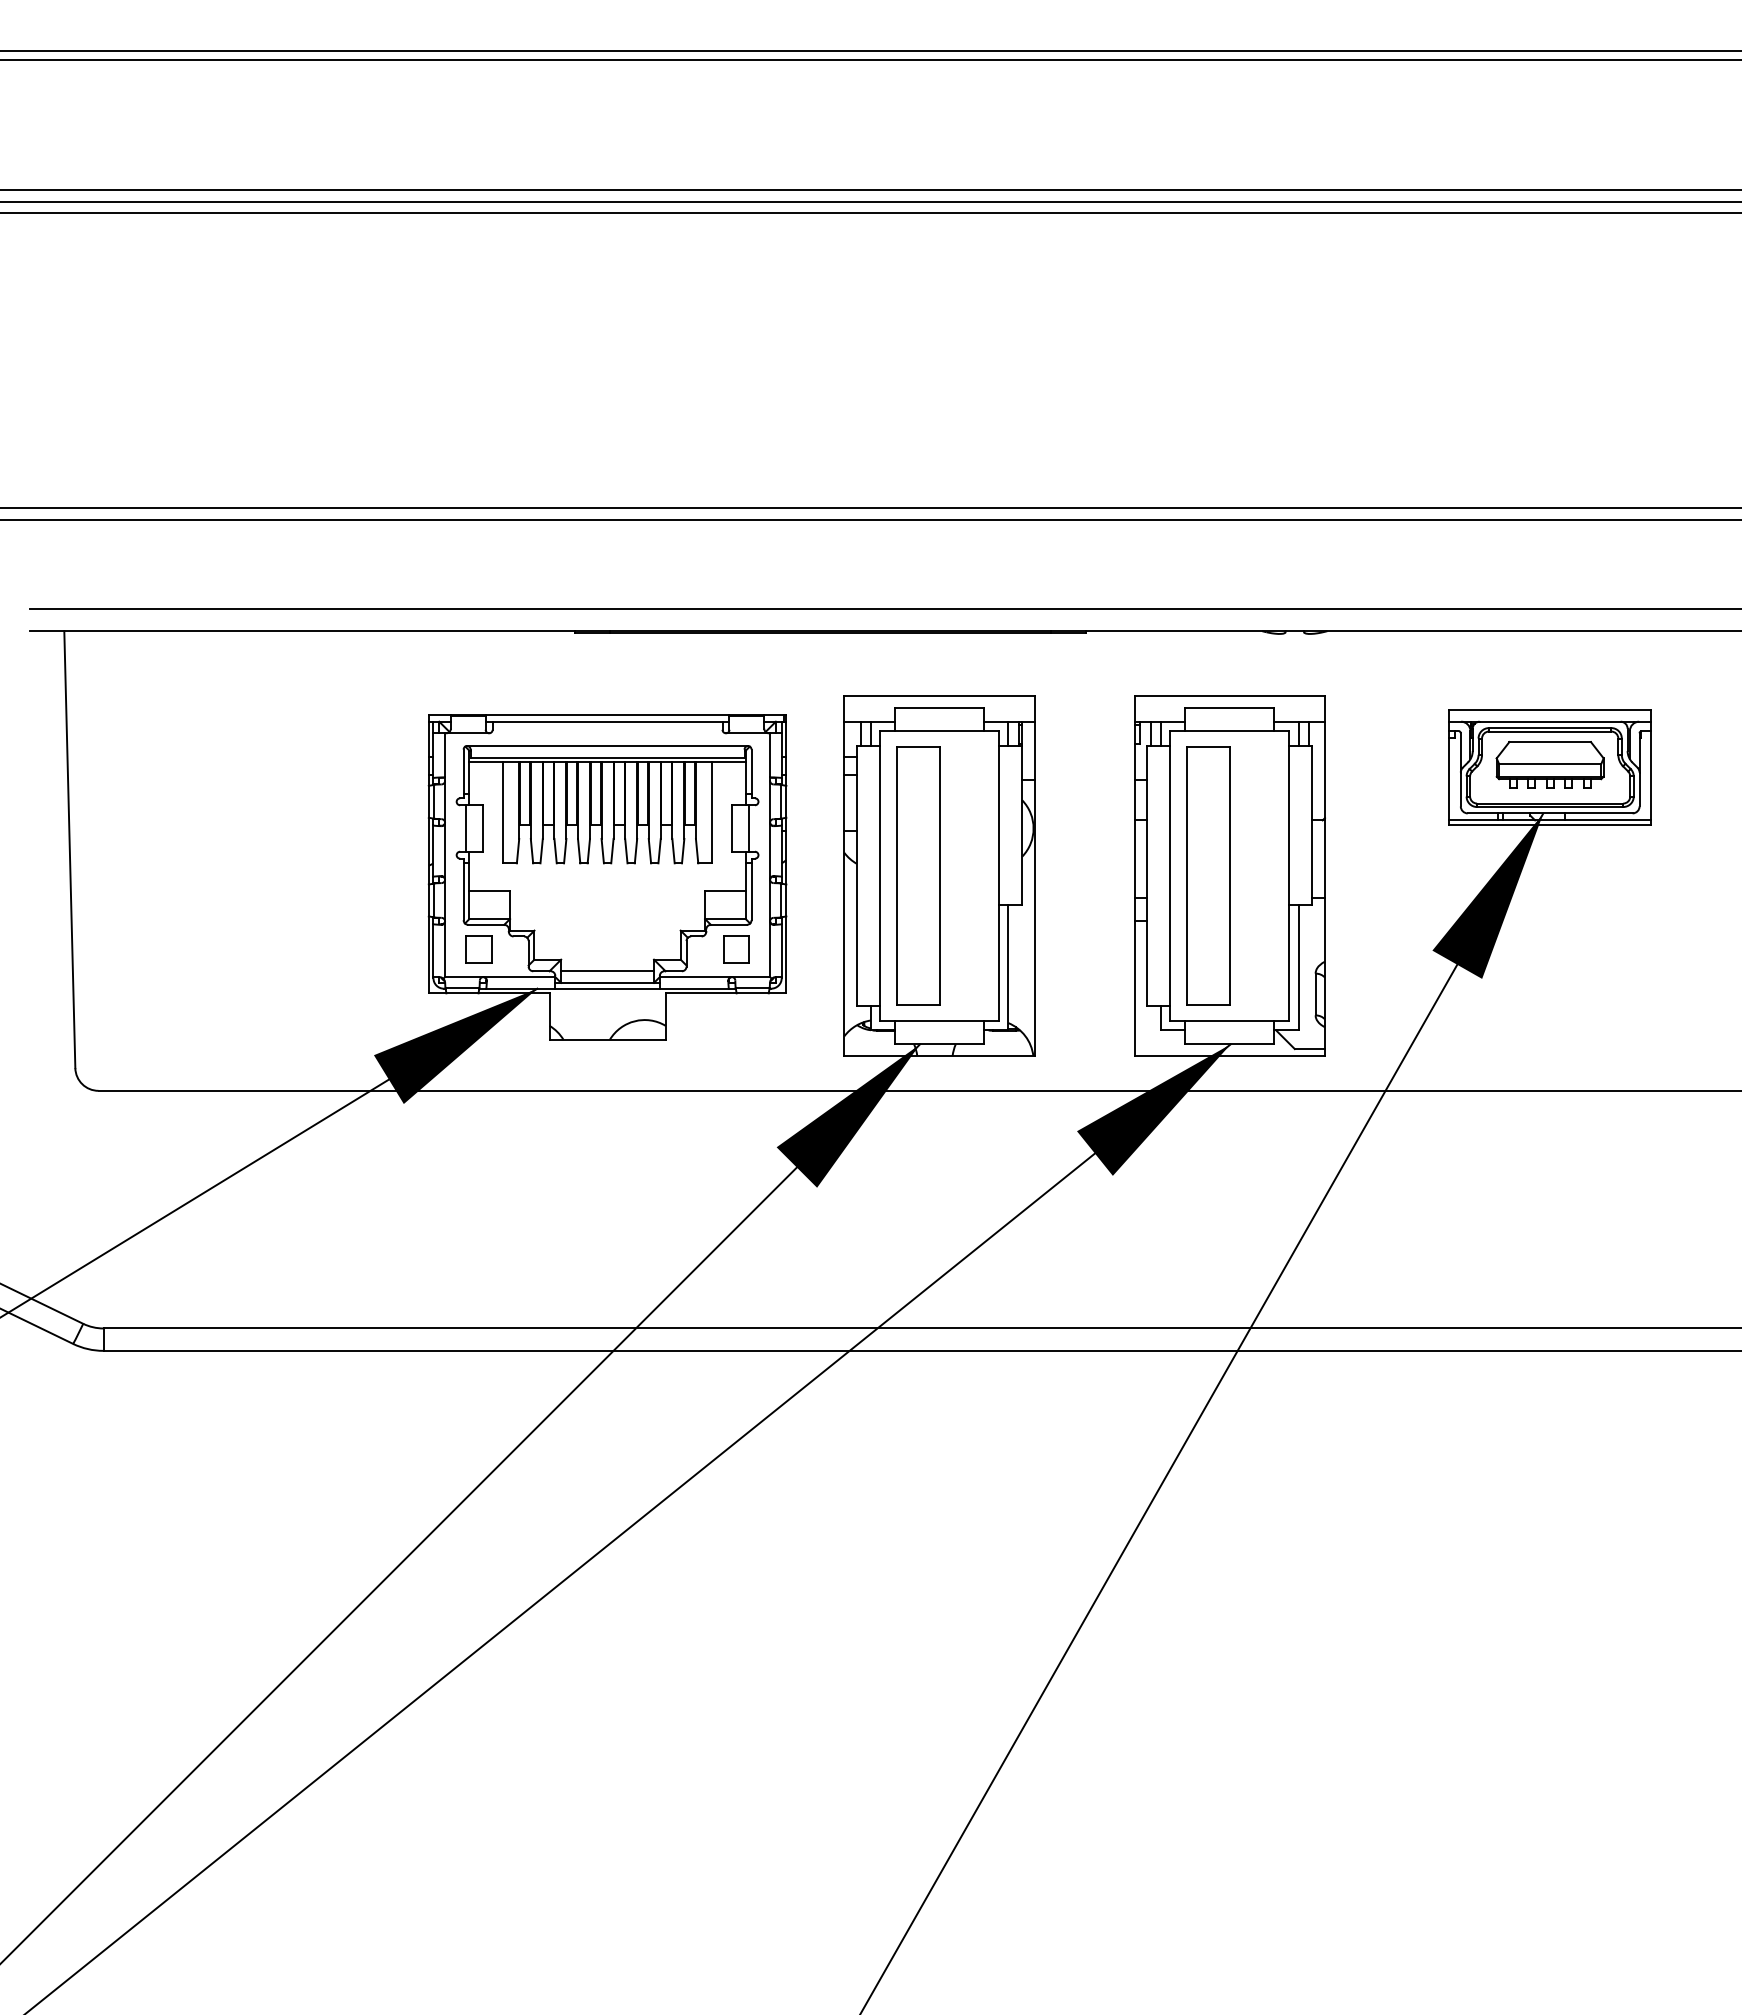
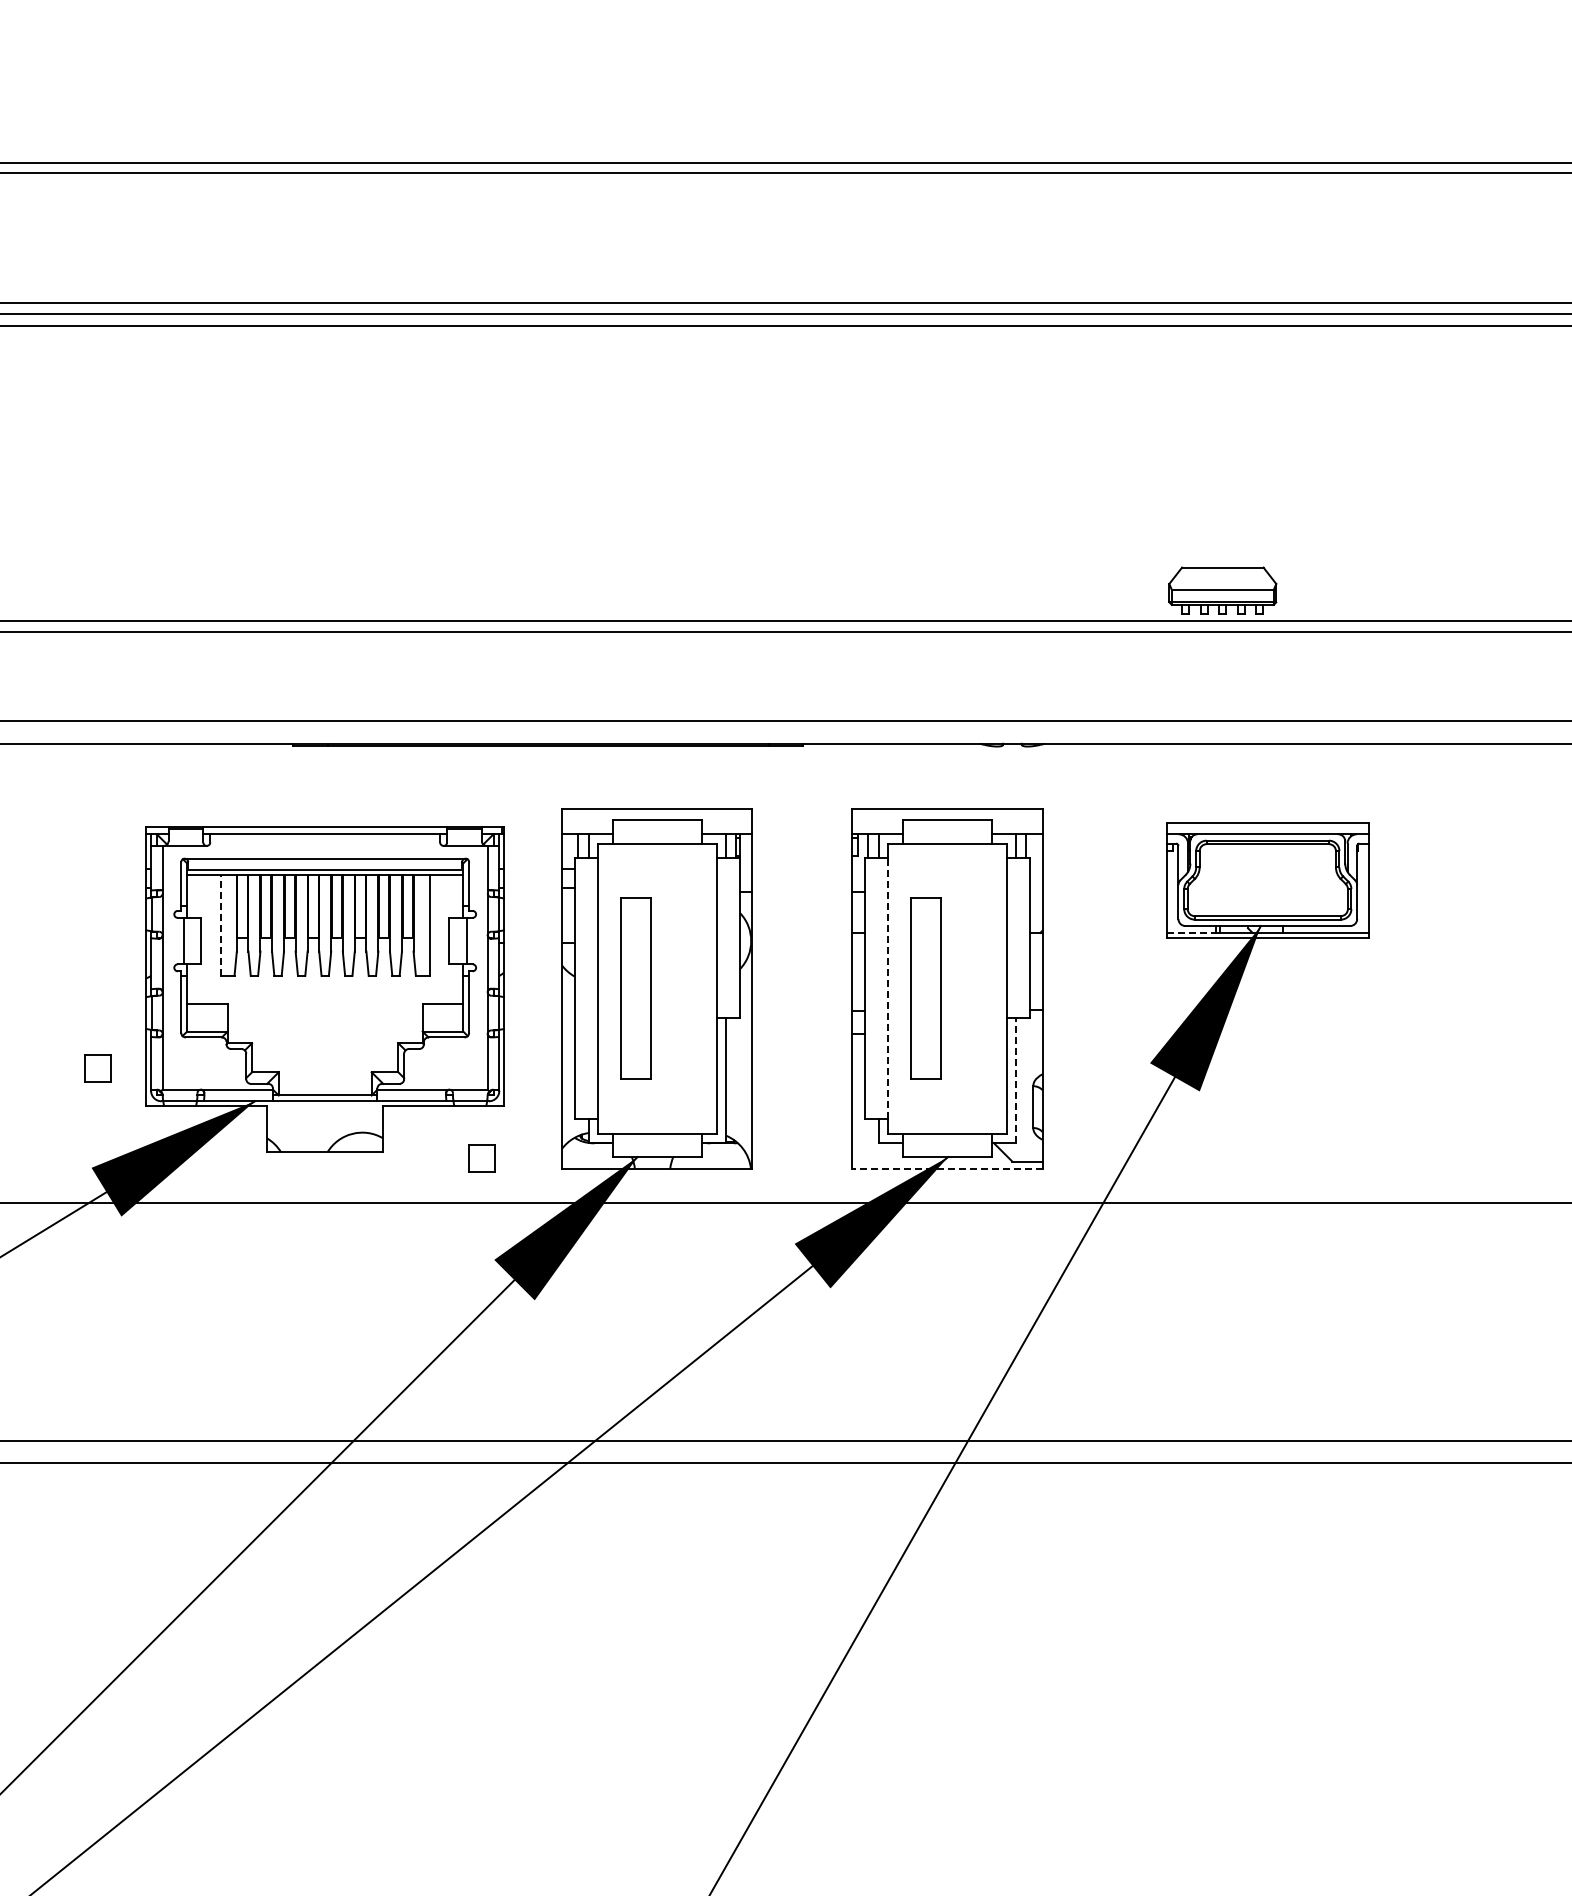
part: (1549, 764) -> (1222, 590), moved
line: (503, 812) -> (221, 925), solid -> dashed
line: (1474, 820) -> (1192, 933), solid -> dashed
part: (918, 875) -> (636, 988), size x0.7
line: (1170, 875) -> (888, 988), solid -> dashed
part: (1208, 875) -> (926, 988), size x0.7
part: (478, 949) -> (98, 1068), moved
part: (736, 949) -> (482, 1158), moved
line: (1298, 967) -> (1016, 1080), solid -> dashed
line: (607, 971) -> (325, 1084), removed
line: (1229, 1056) -> (947, 1169), solid -> dashed

